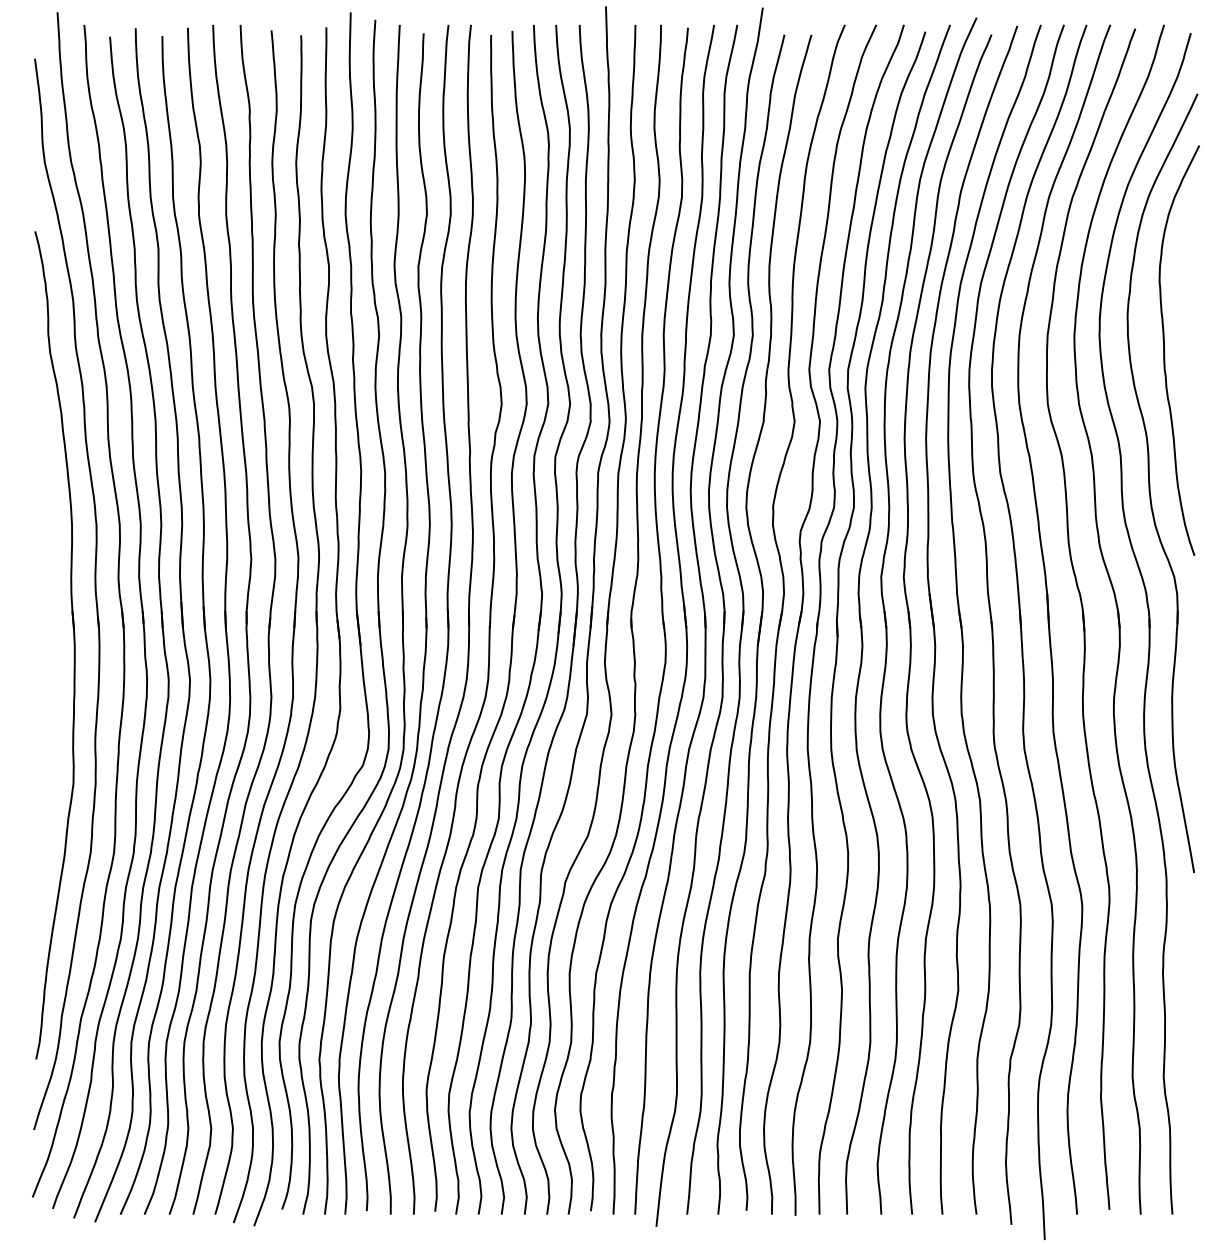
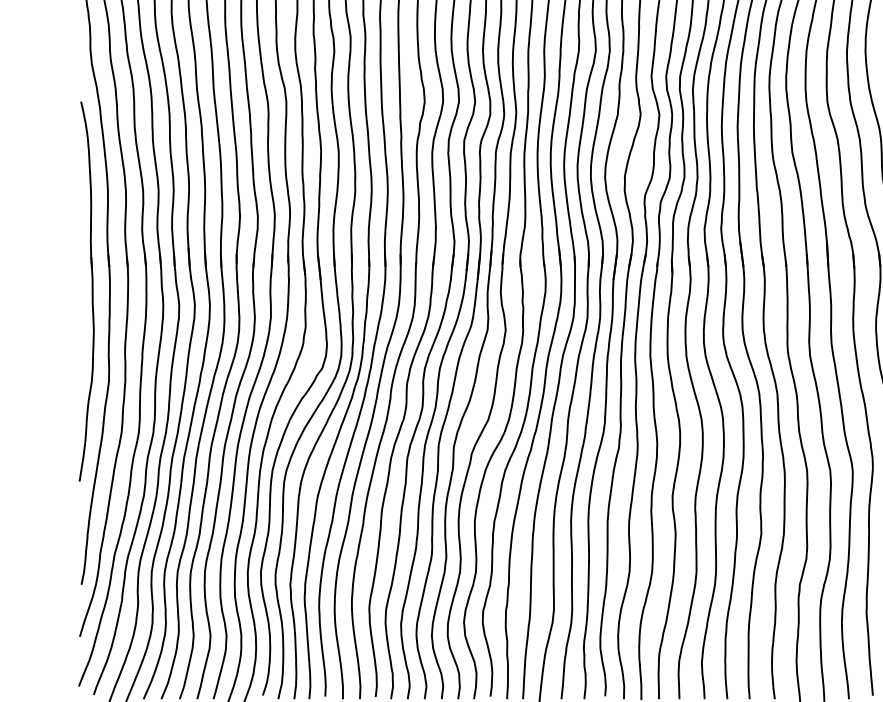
part: (50, 661) -> (92, 291), added

